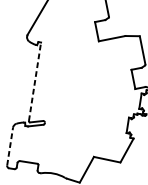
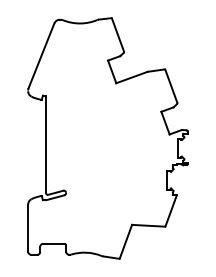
line: (35, 81) -> (46, 144), dashed -> solid
line: (10, 146) -> (28, 228), dashed -> solid

